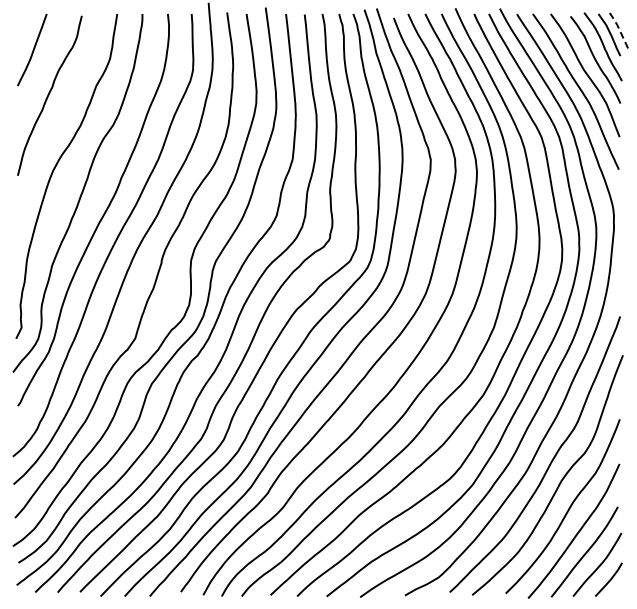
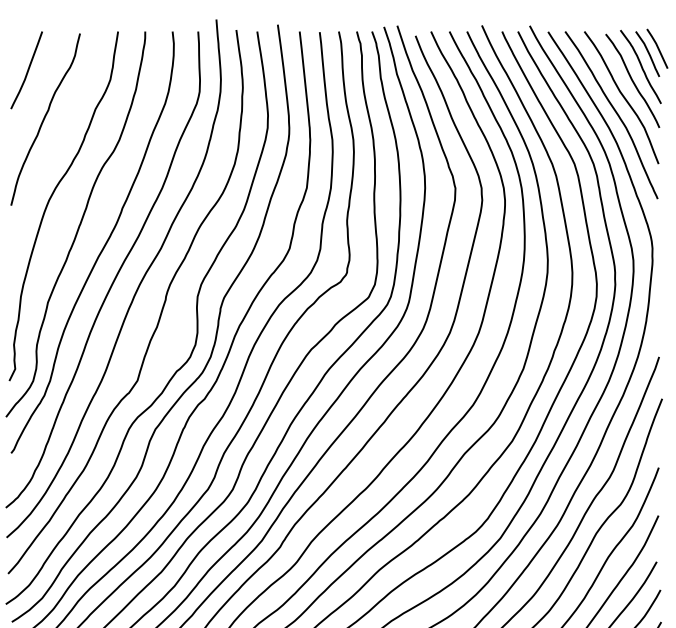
line: (618, 27) -> (657, 46), dashed -> solid

